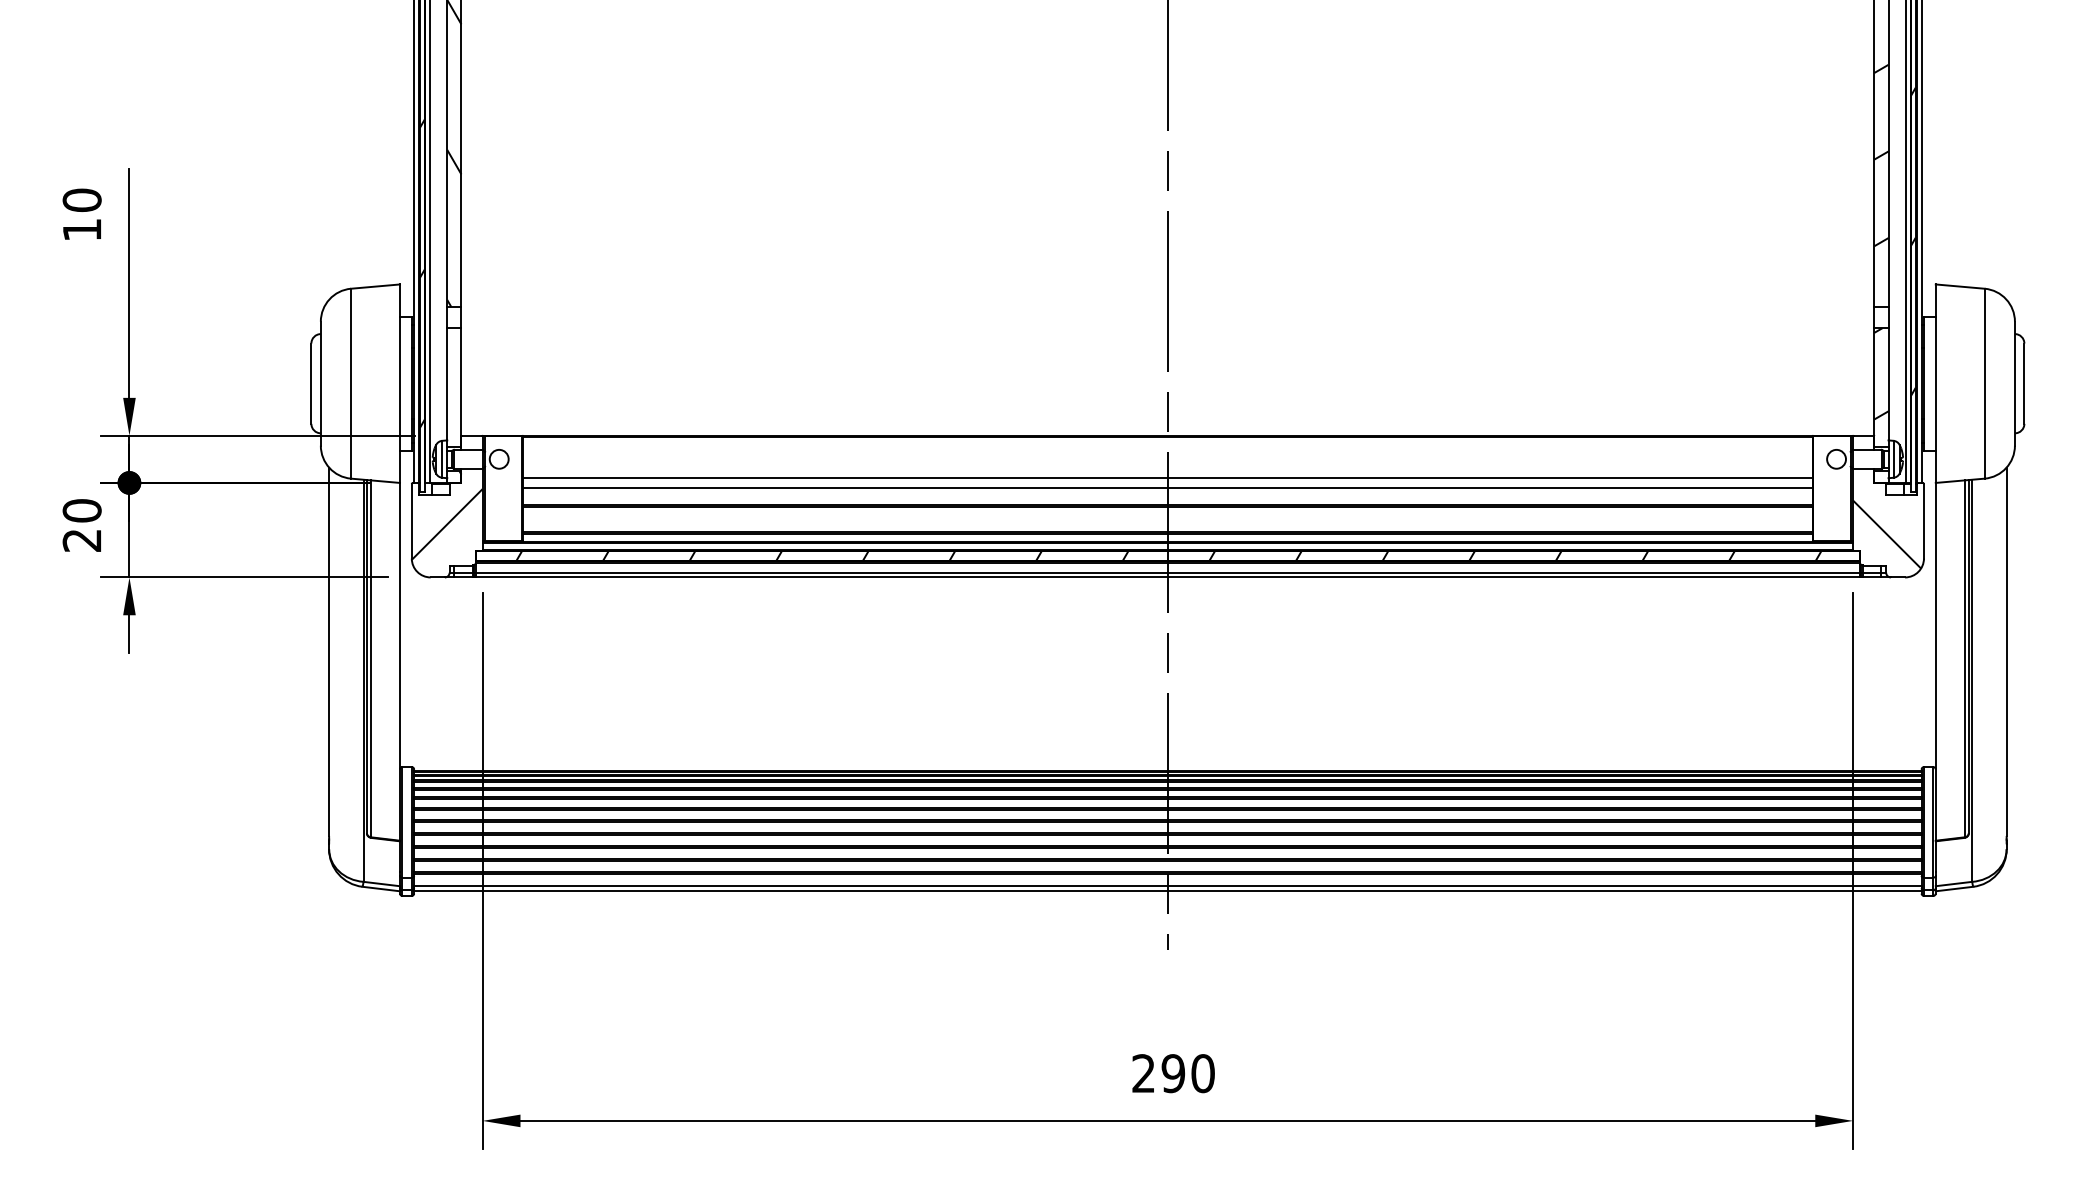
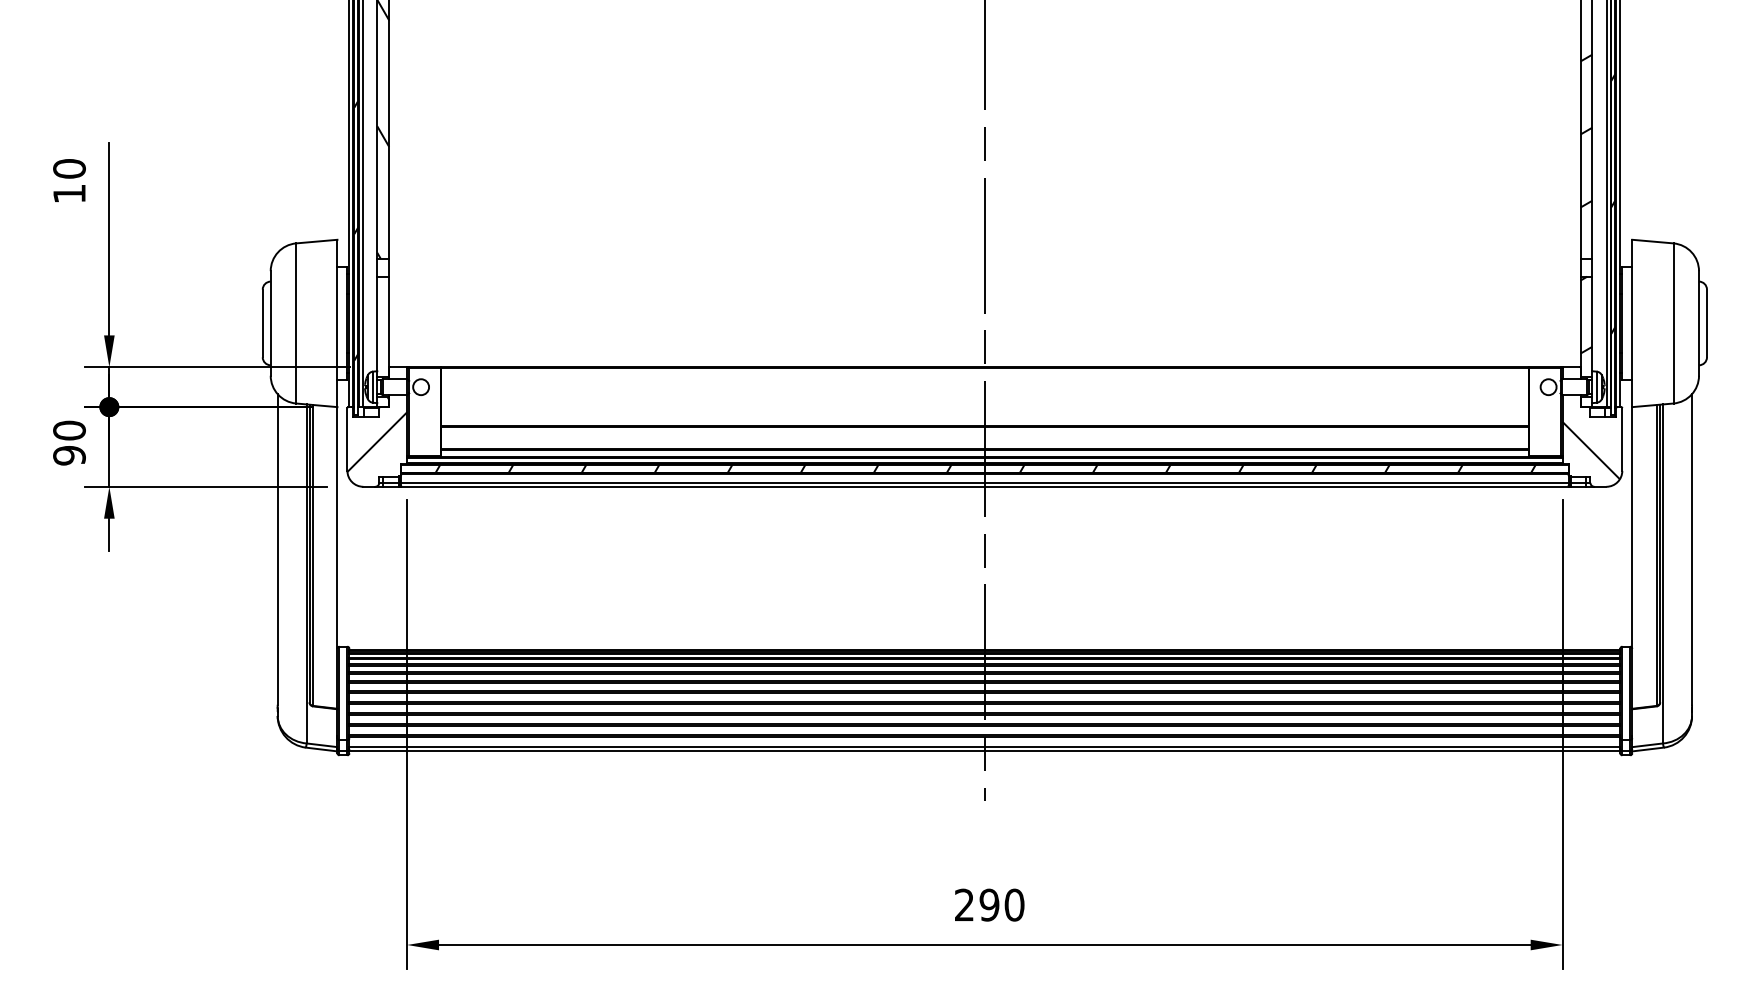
line: (1167, 478) -> (984, 403), removed
line: (1167, 487) -> (984, 410), removed
text: (81, 540) -> (68, 455), 20 -> 90

